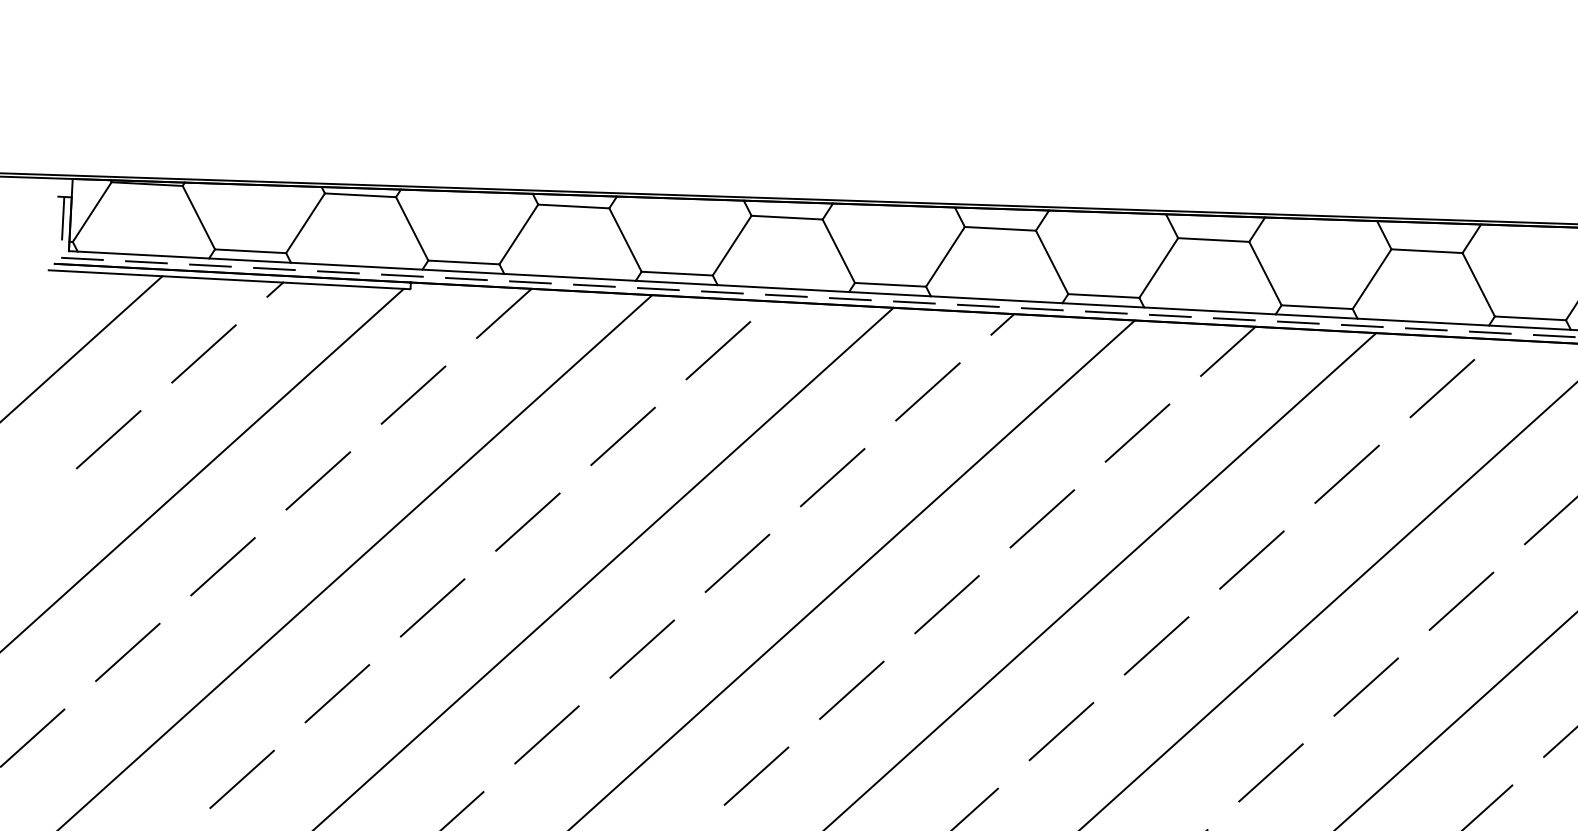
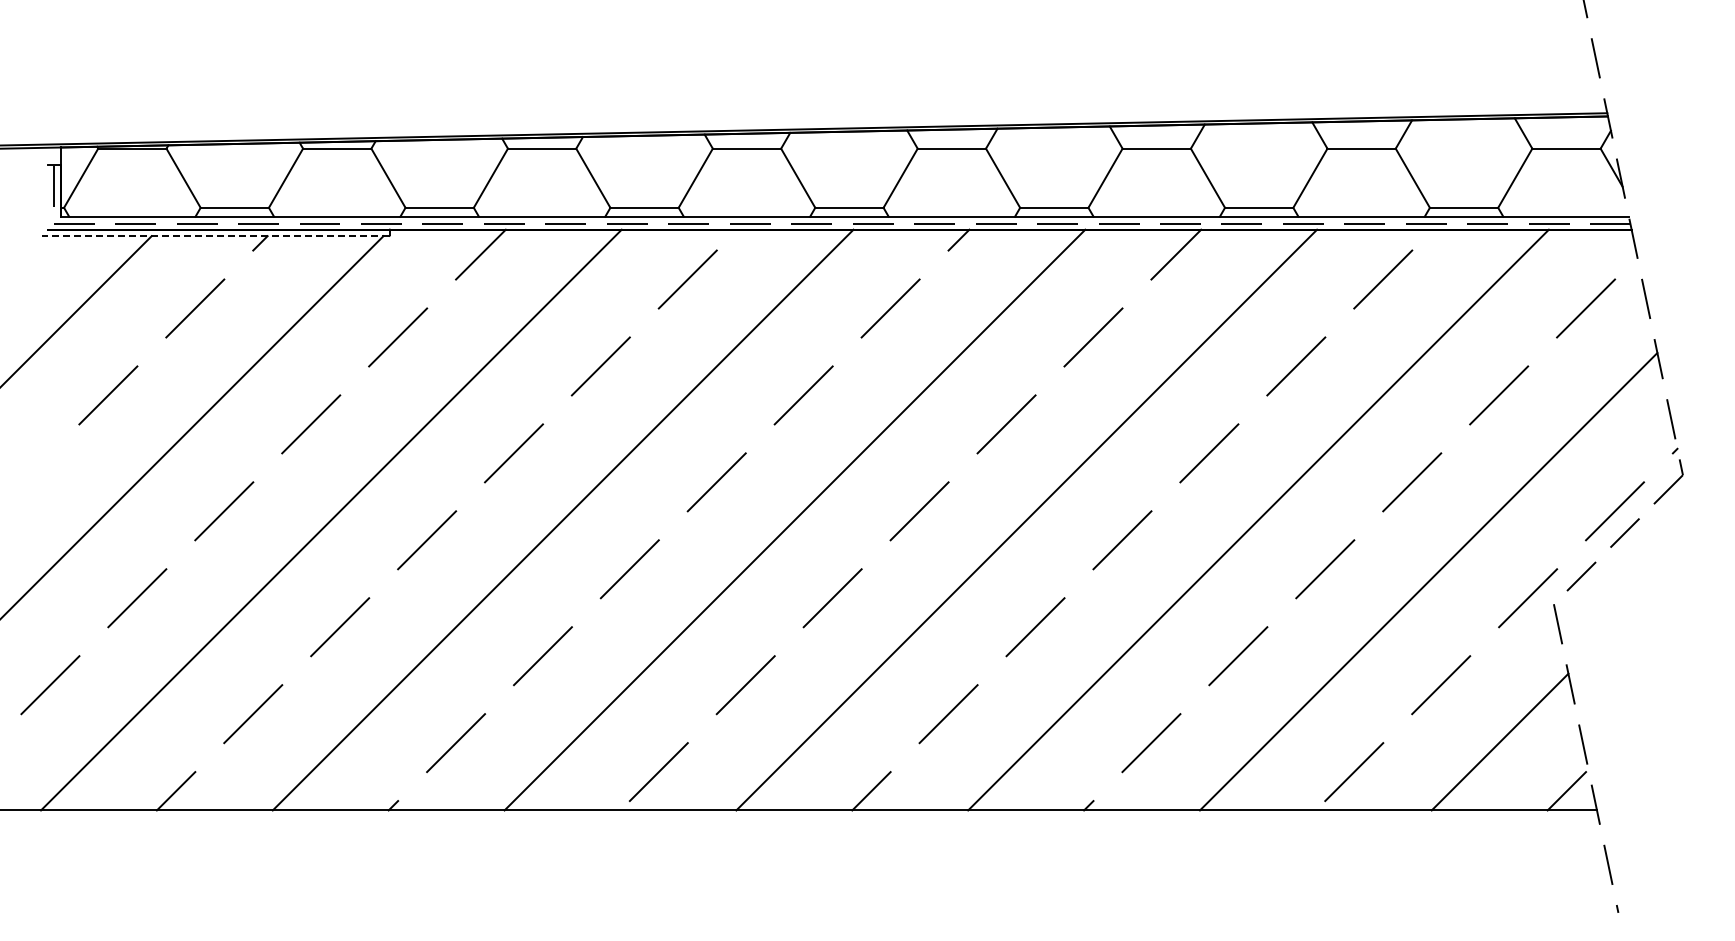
line: (228, 280) -> (215, 236), solid -> dashed

